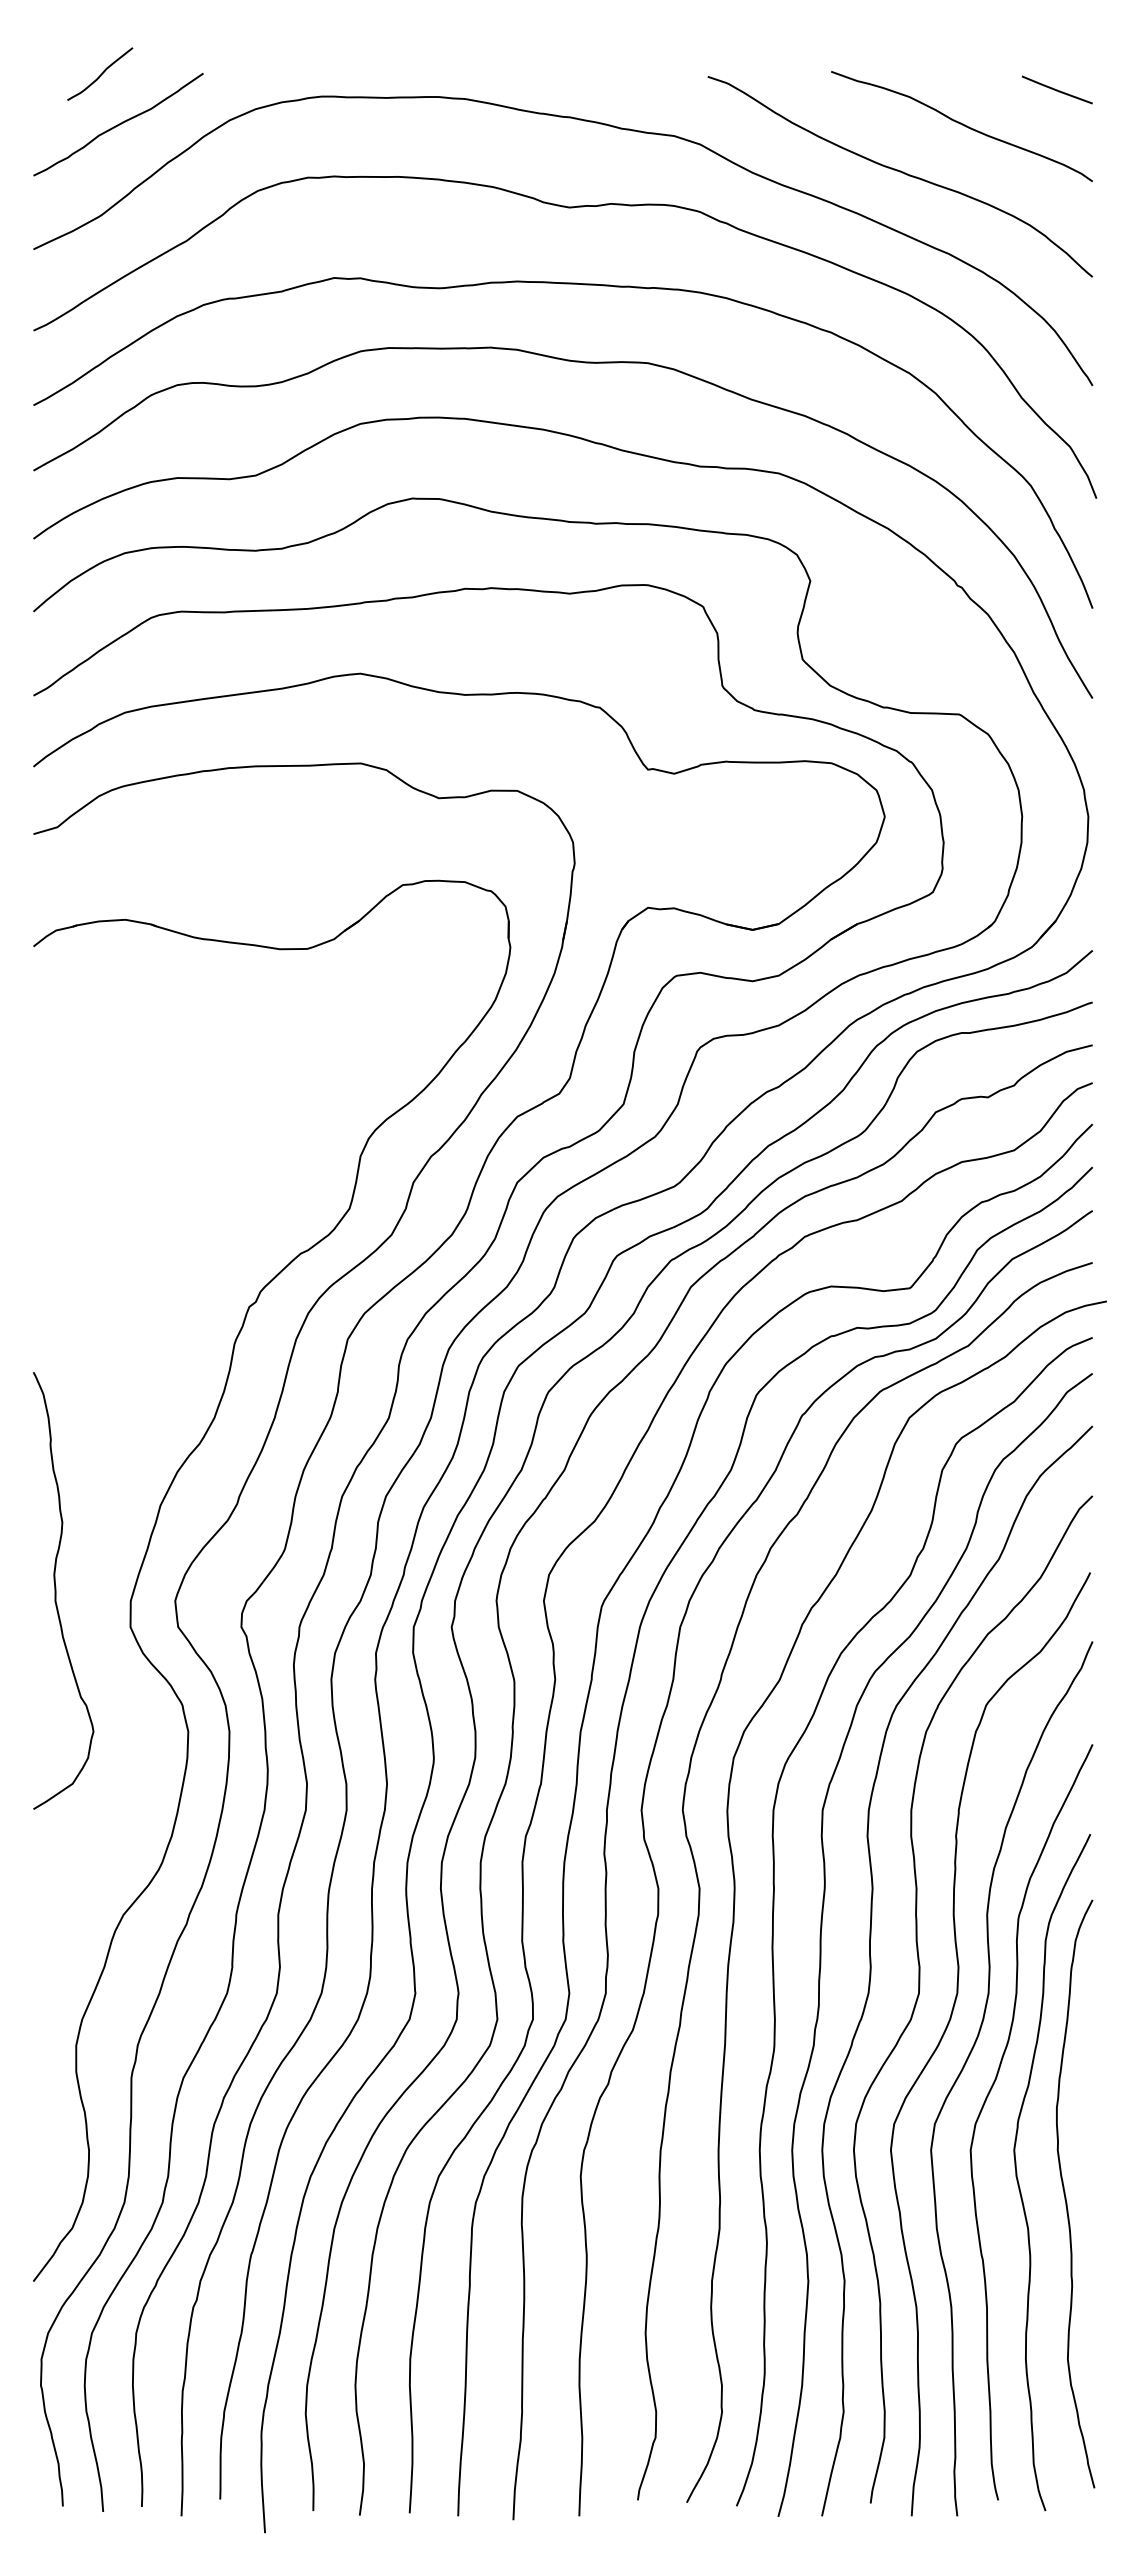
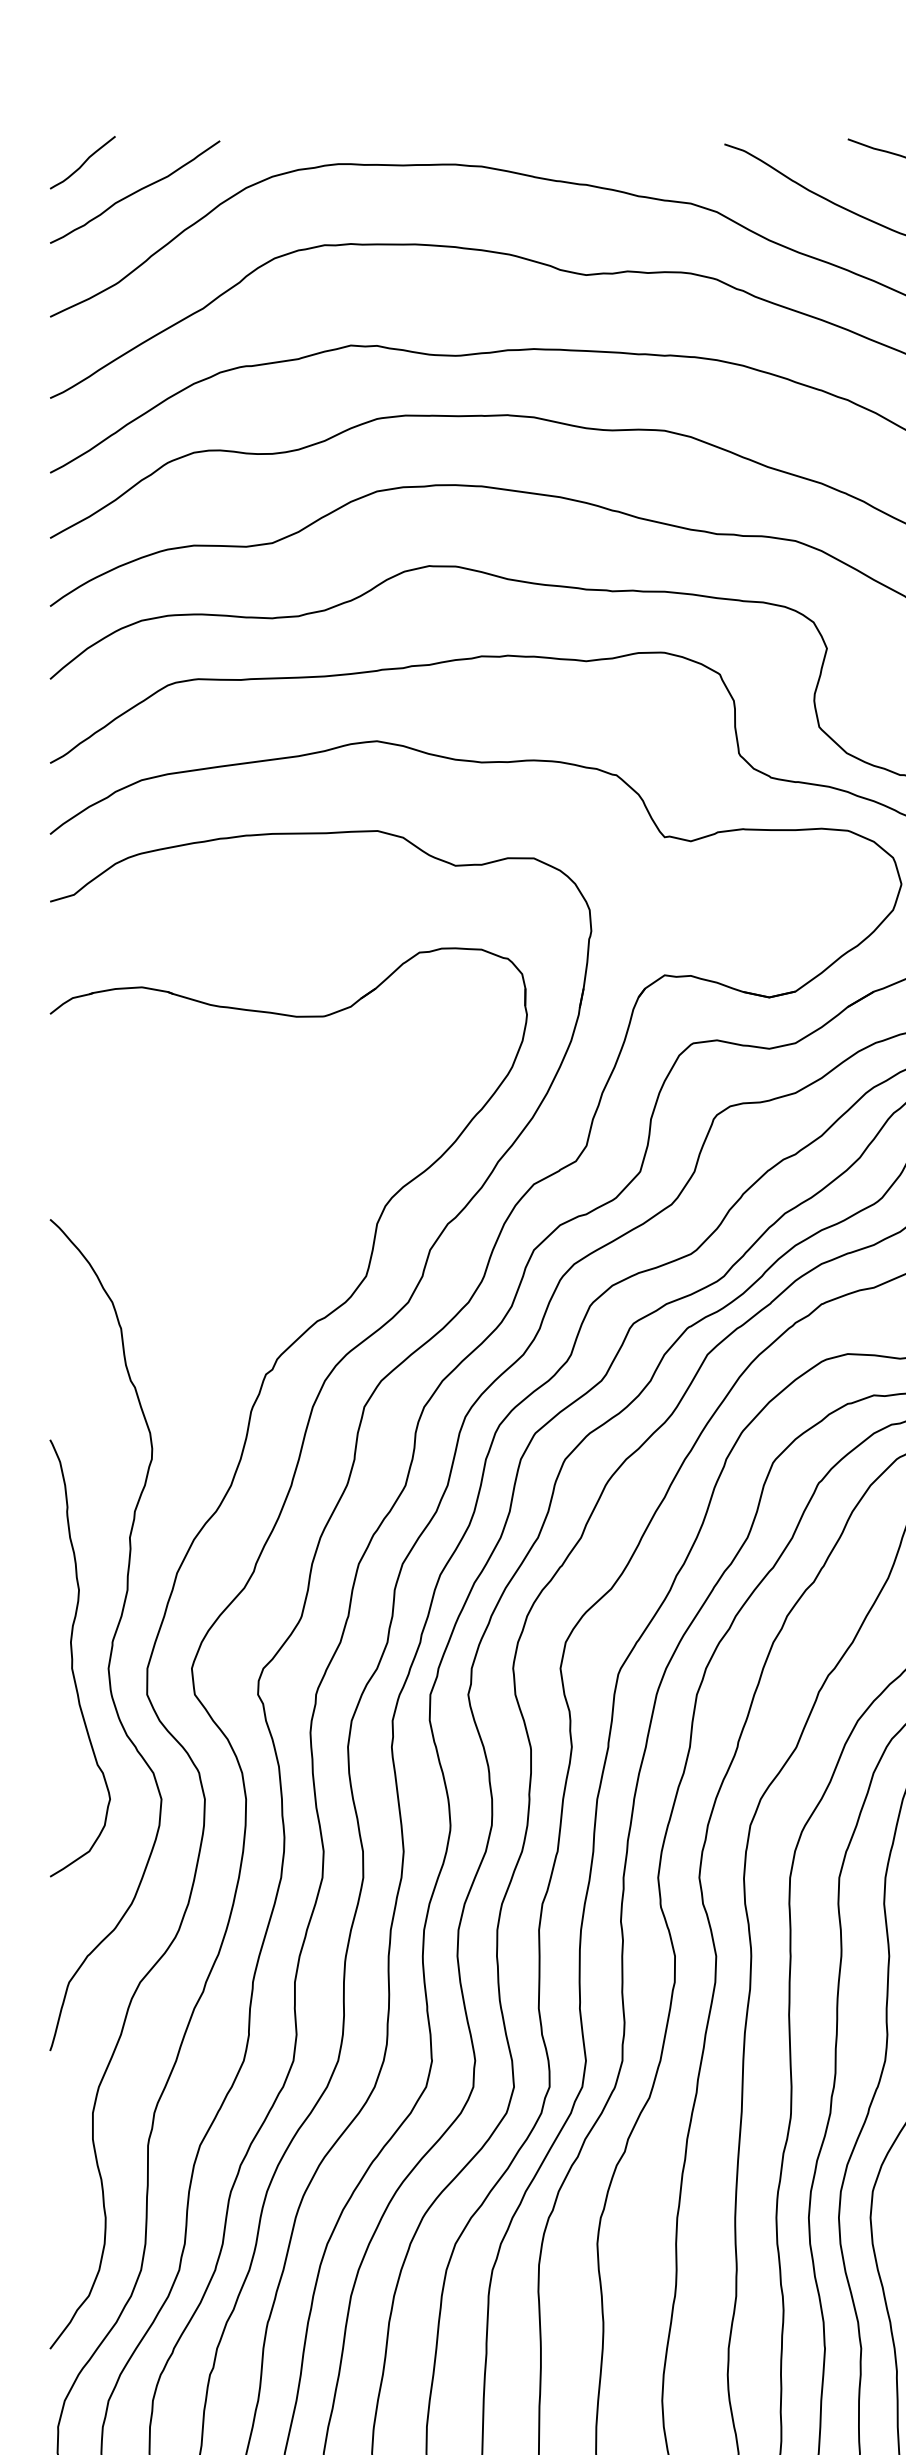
curve: (101, 73) -> (84, 162), moved
curve: (95, 1571) -> (112, 1639), added

